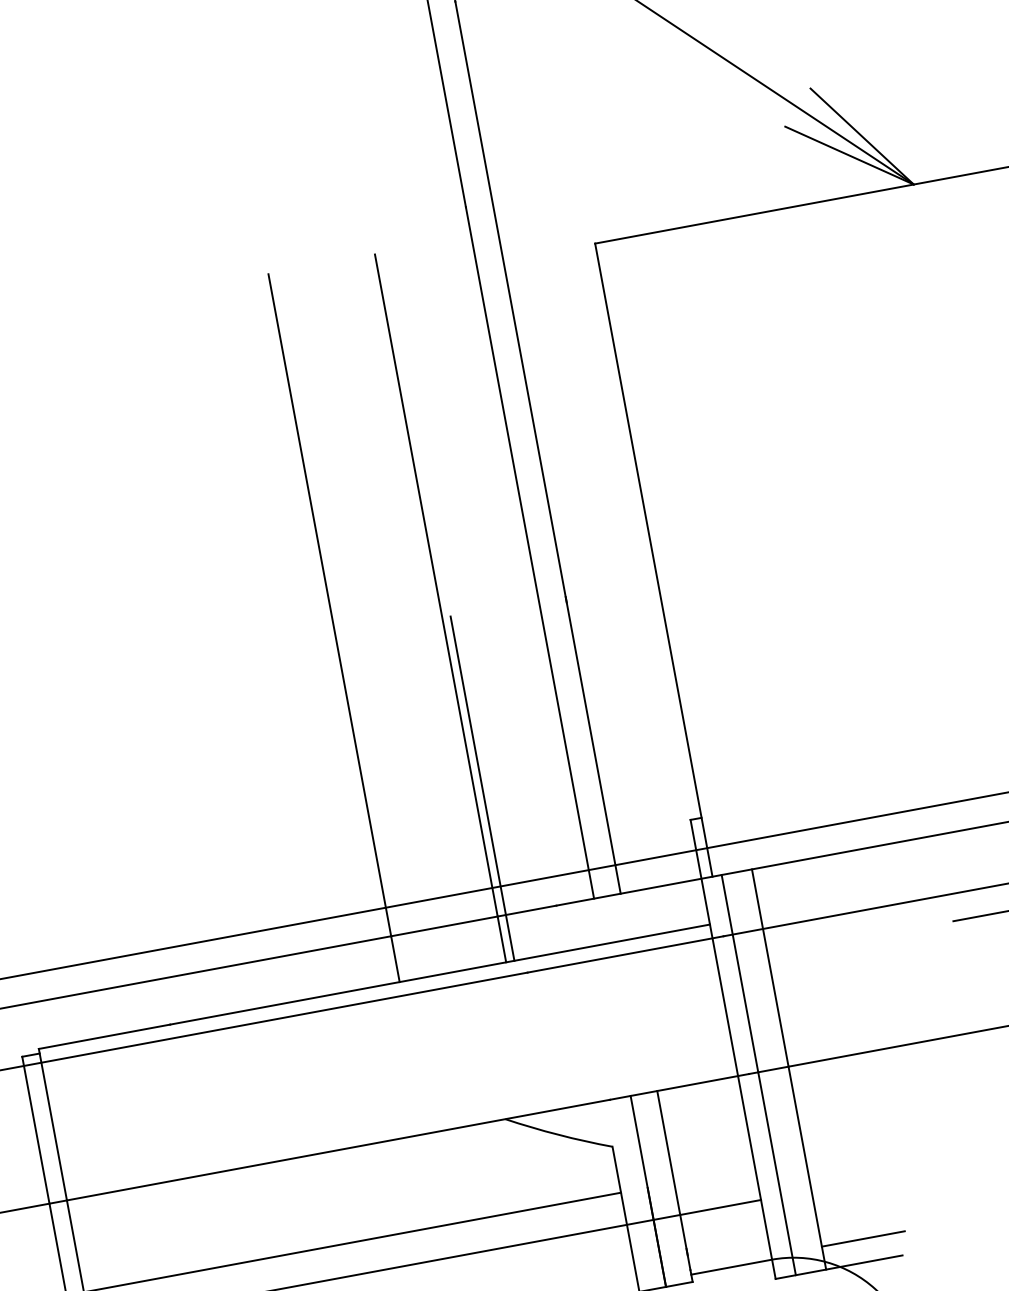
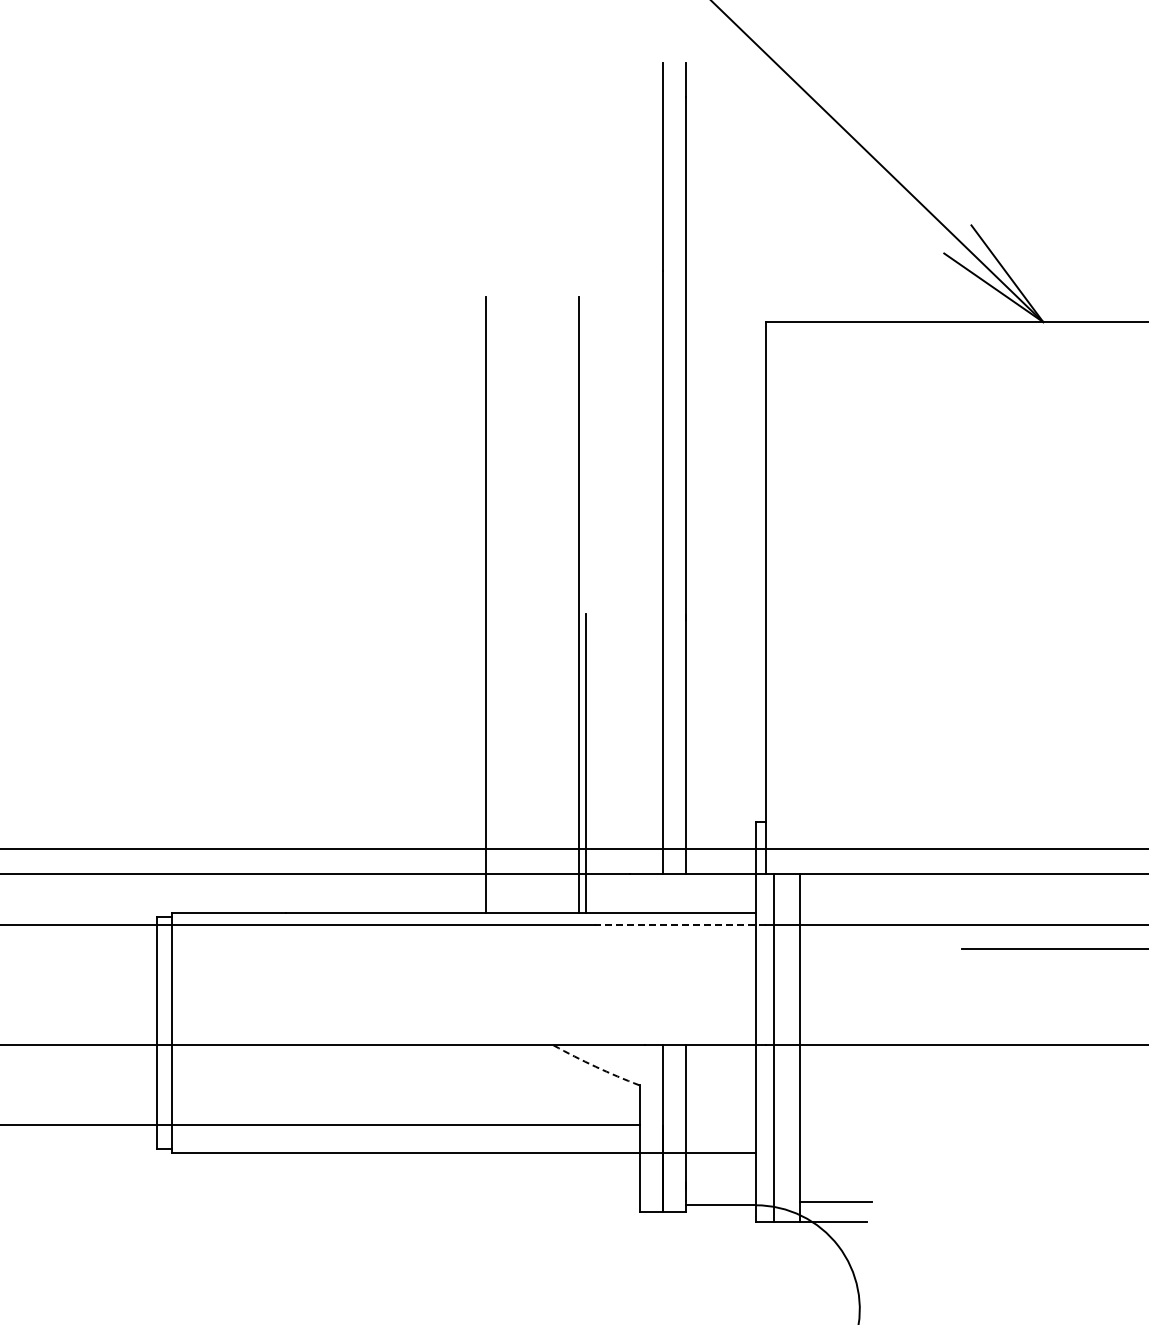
line: (624, 954) -> (679, 925), solid -> dashed
arc: (558, 1134) -> (595, 1066), solid -> dashed

